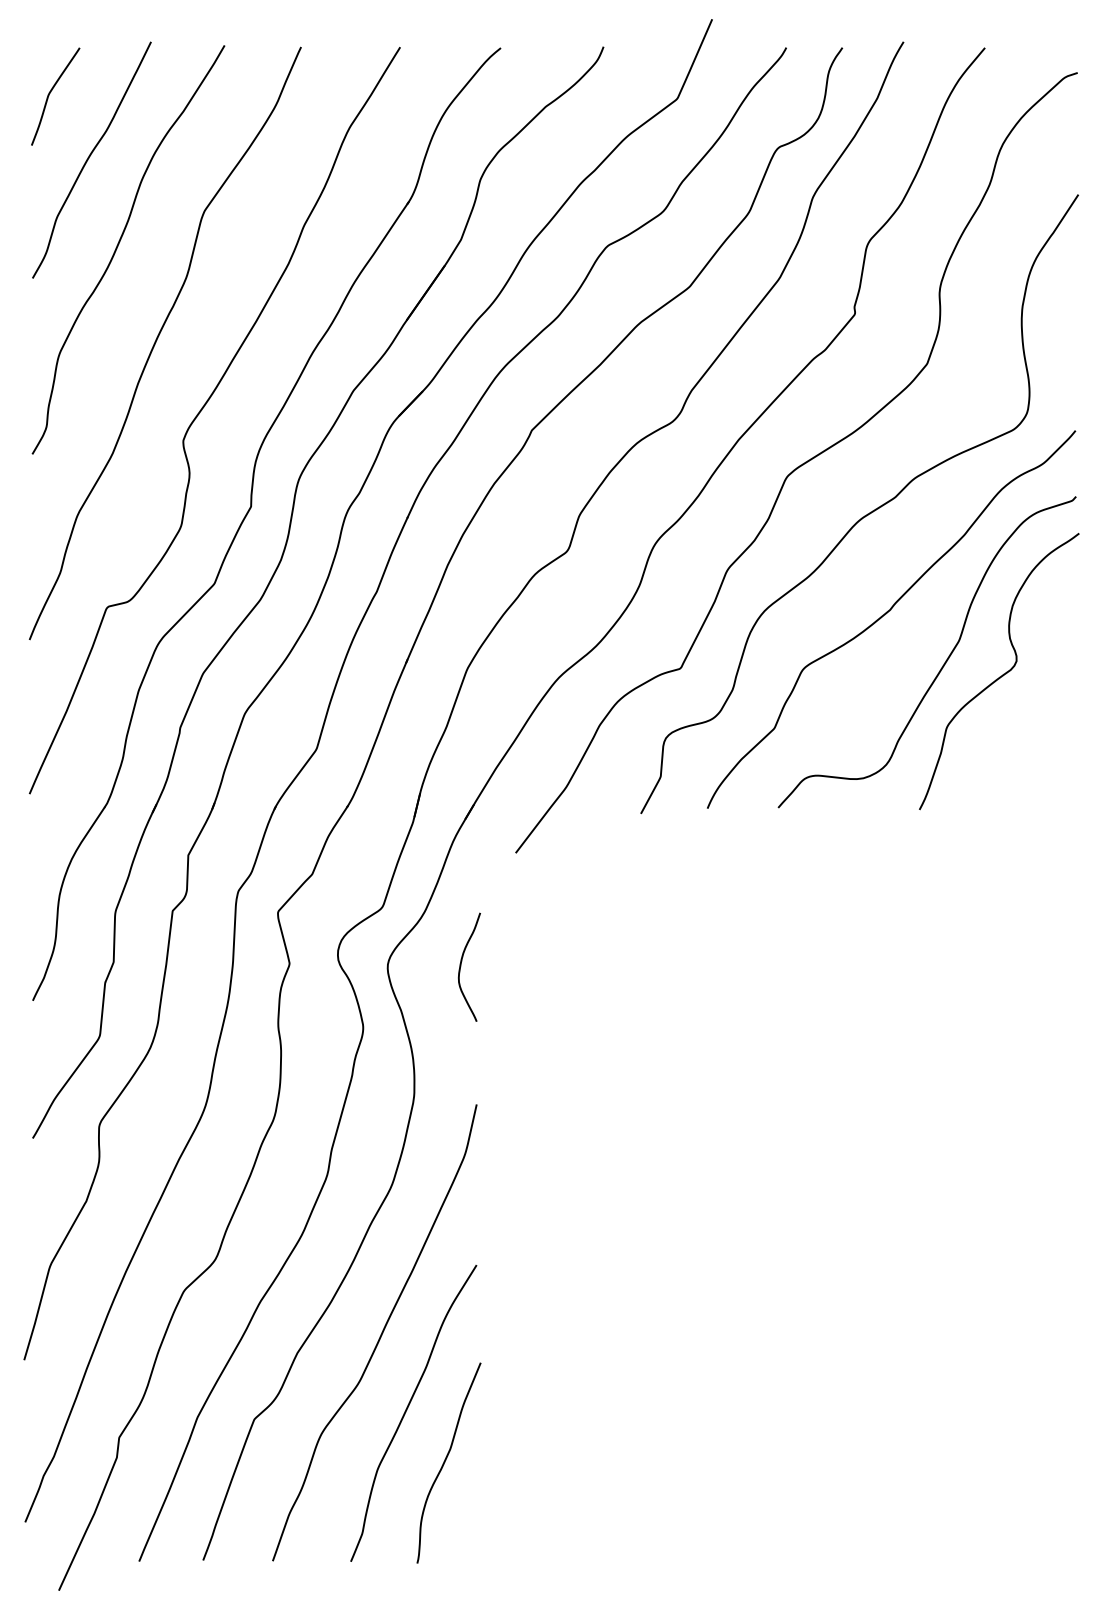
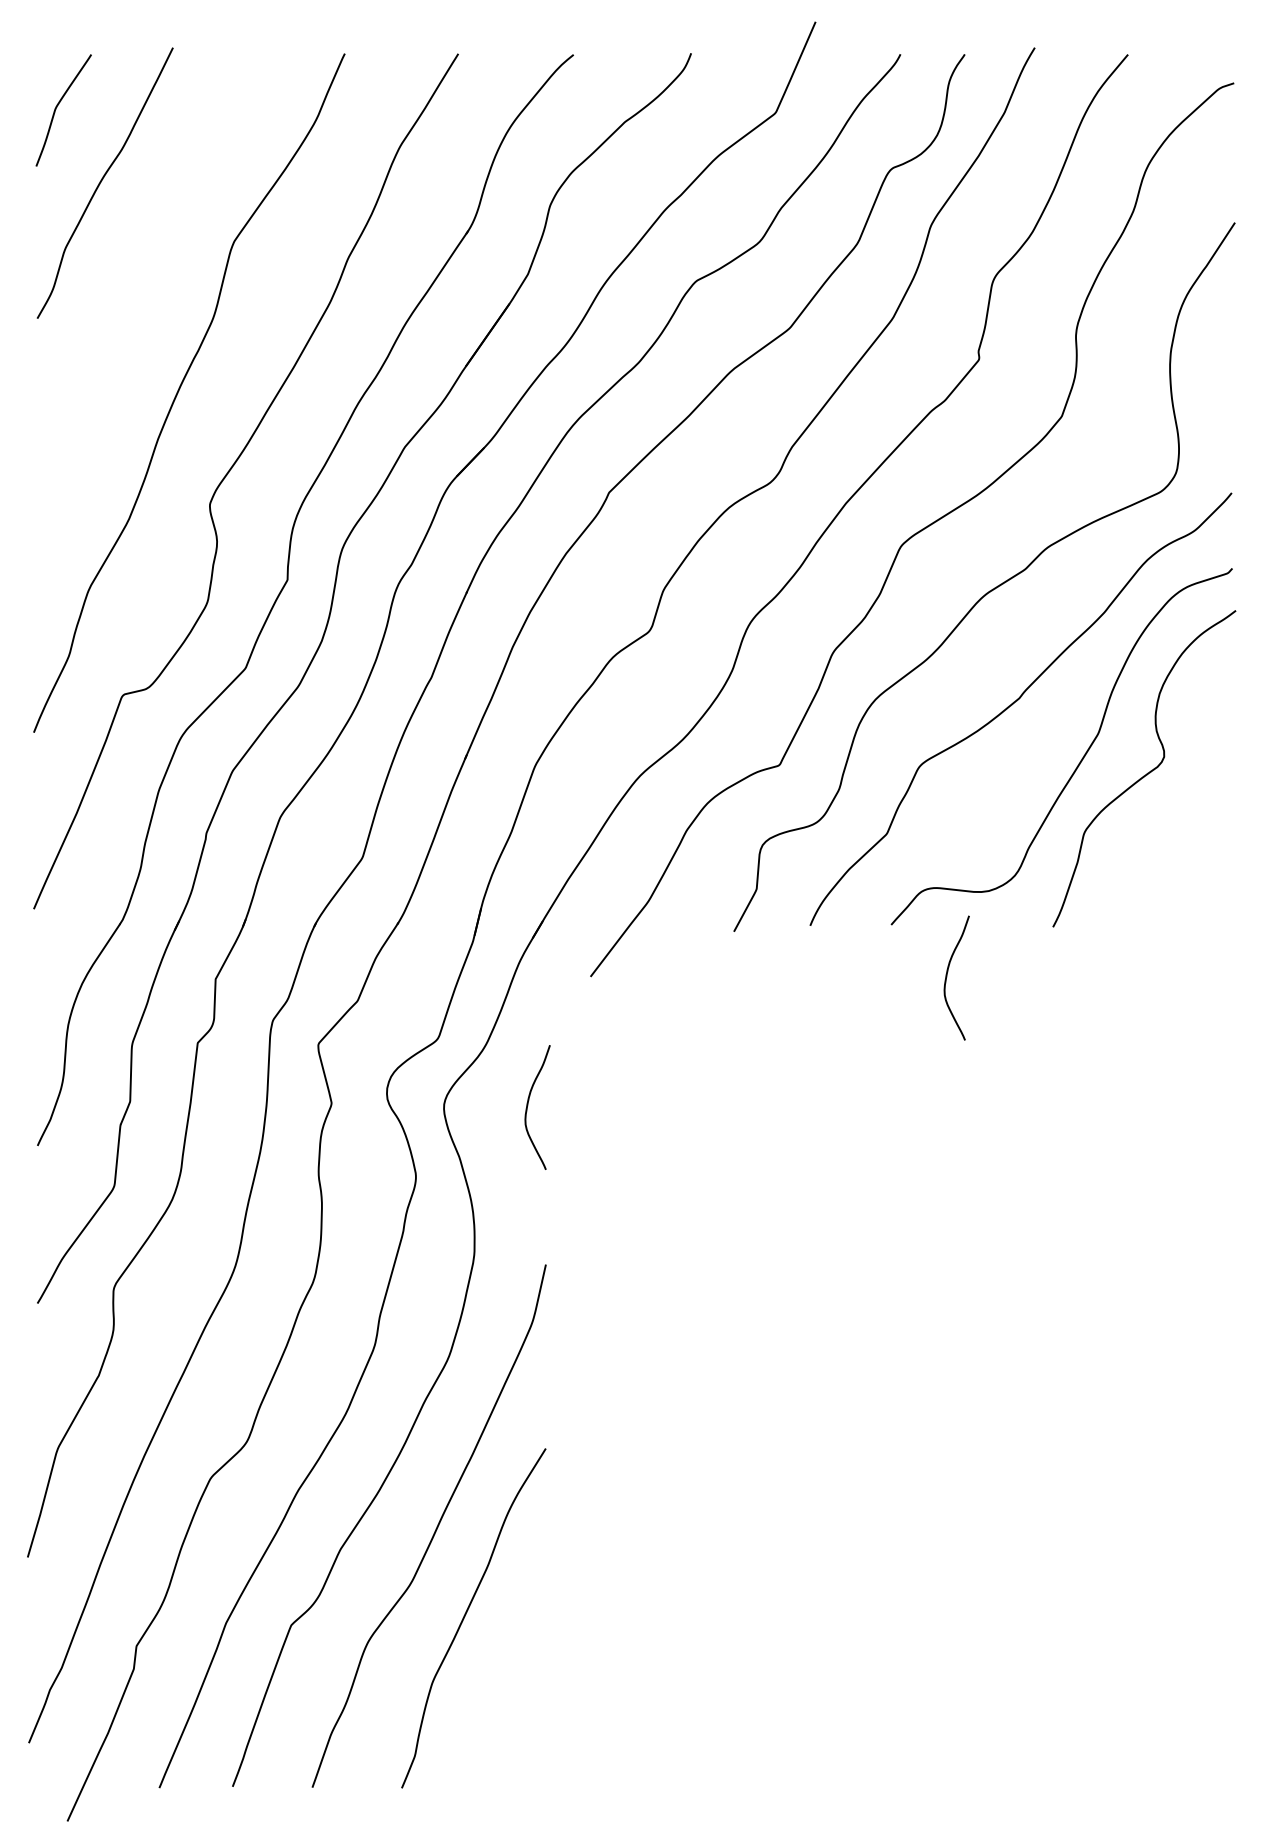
curve: (119, 244) -> (136, 279), removed
curve: (827, 853) -> (947, 977), added
curve: (446, 1460) -> (511, 1672), removed

